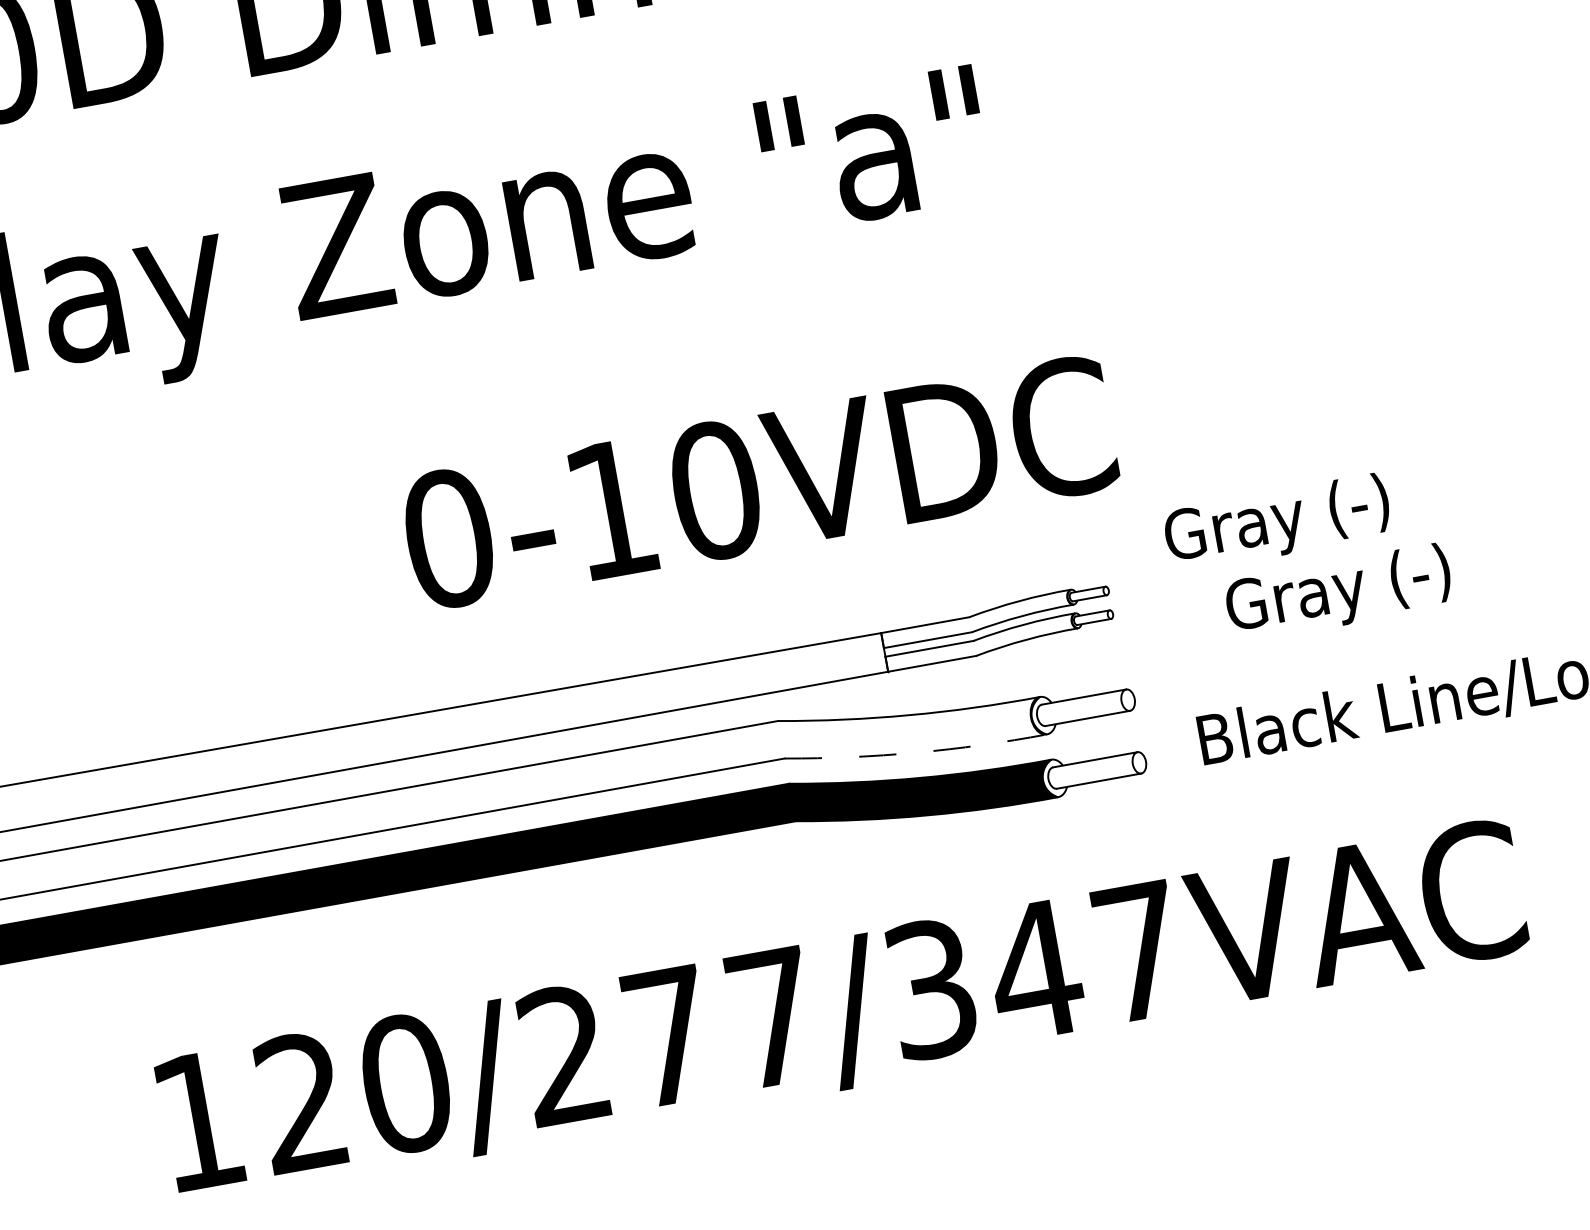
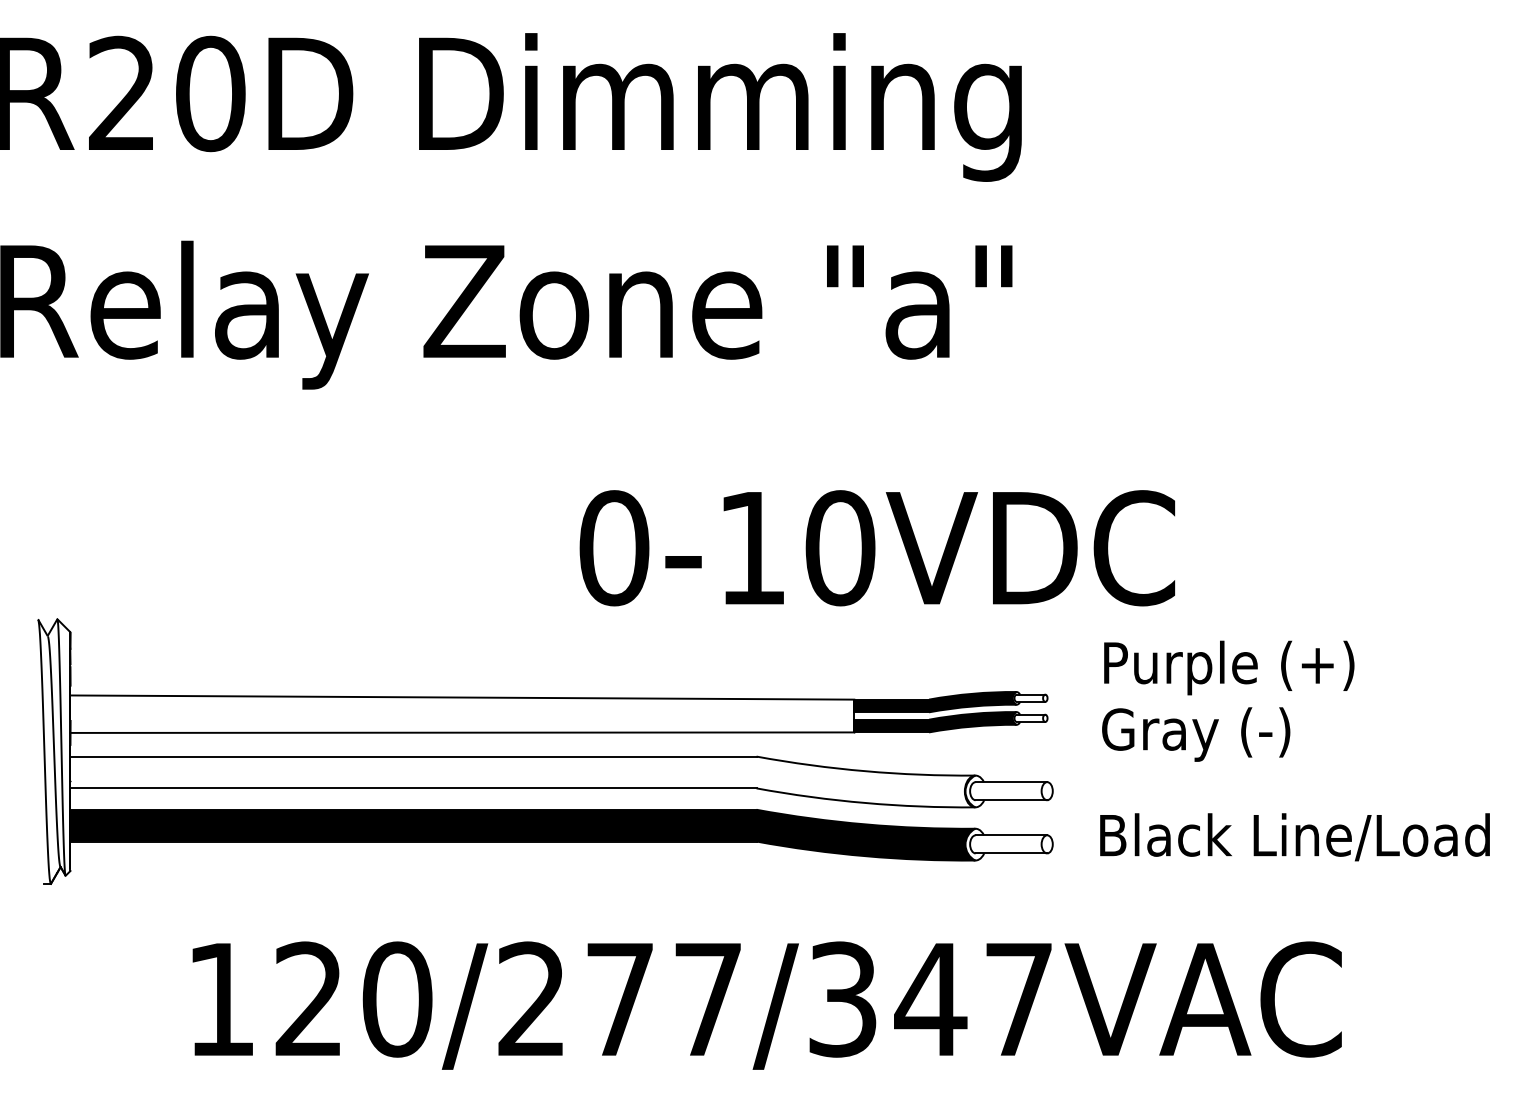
text: (759, 483) -> (877, 548), moved
text: (1315, 515) -> (1228, 667), Gray (-) -> Purple (+)
text: (1339, 593) -> (1196, 734), moved
fill: (977, 619) -> (935, 702), added
fill: (981, 642) -> (935, 722), added
arc: (916, 753) -> (865, 803), dashed -> solid

